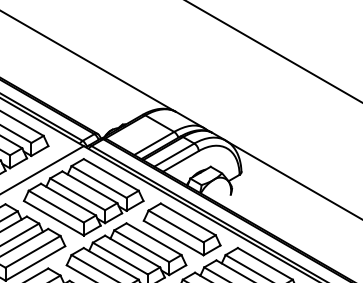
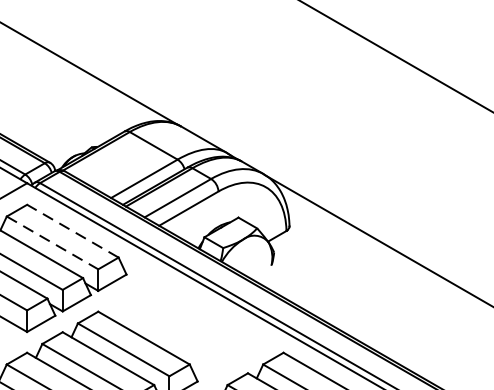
line: (111, 174) -> (73, 230), solid -> dashed
line: (99, 182) -> (53, 243), solid -> dashed
part: (181, 229) -> (189, 321), removed

